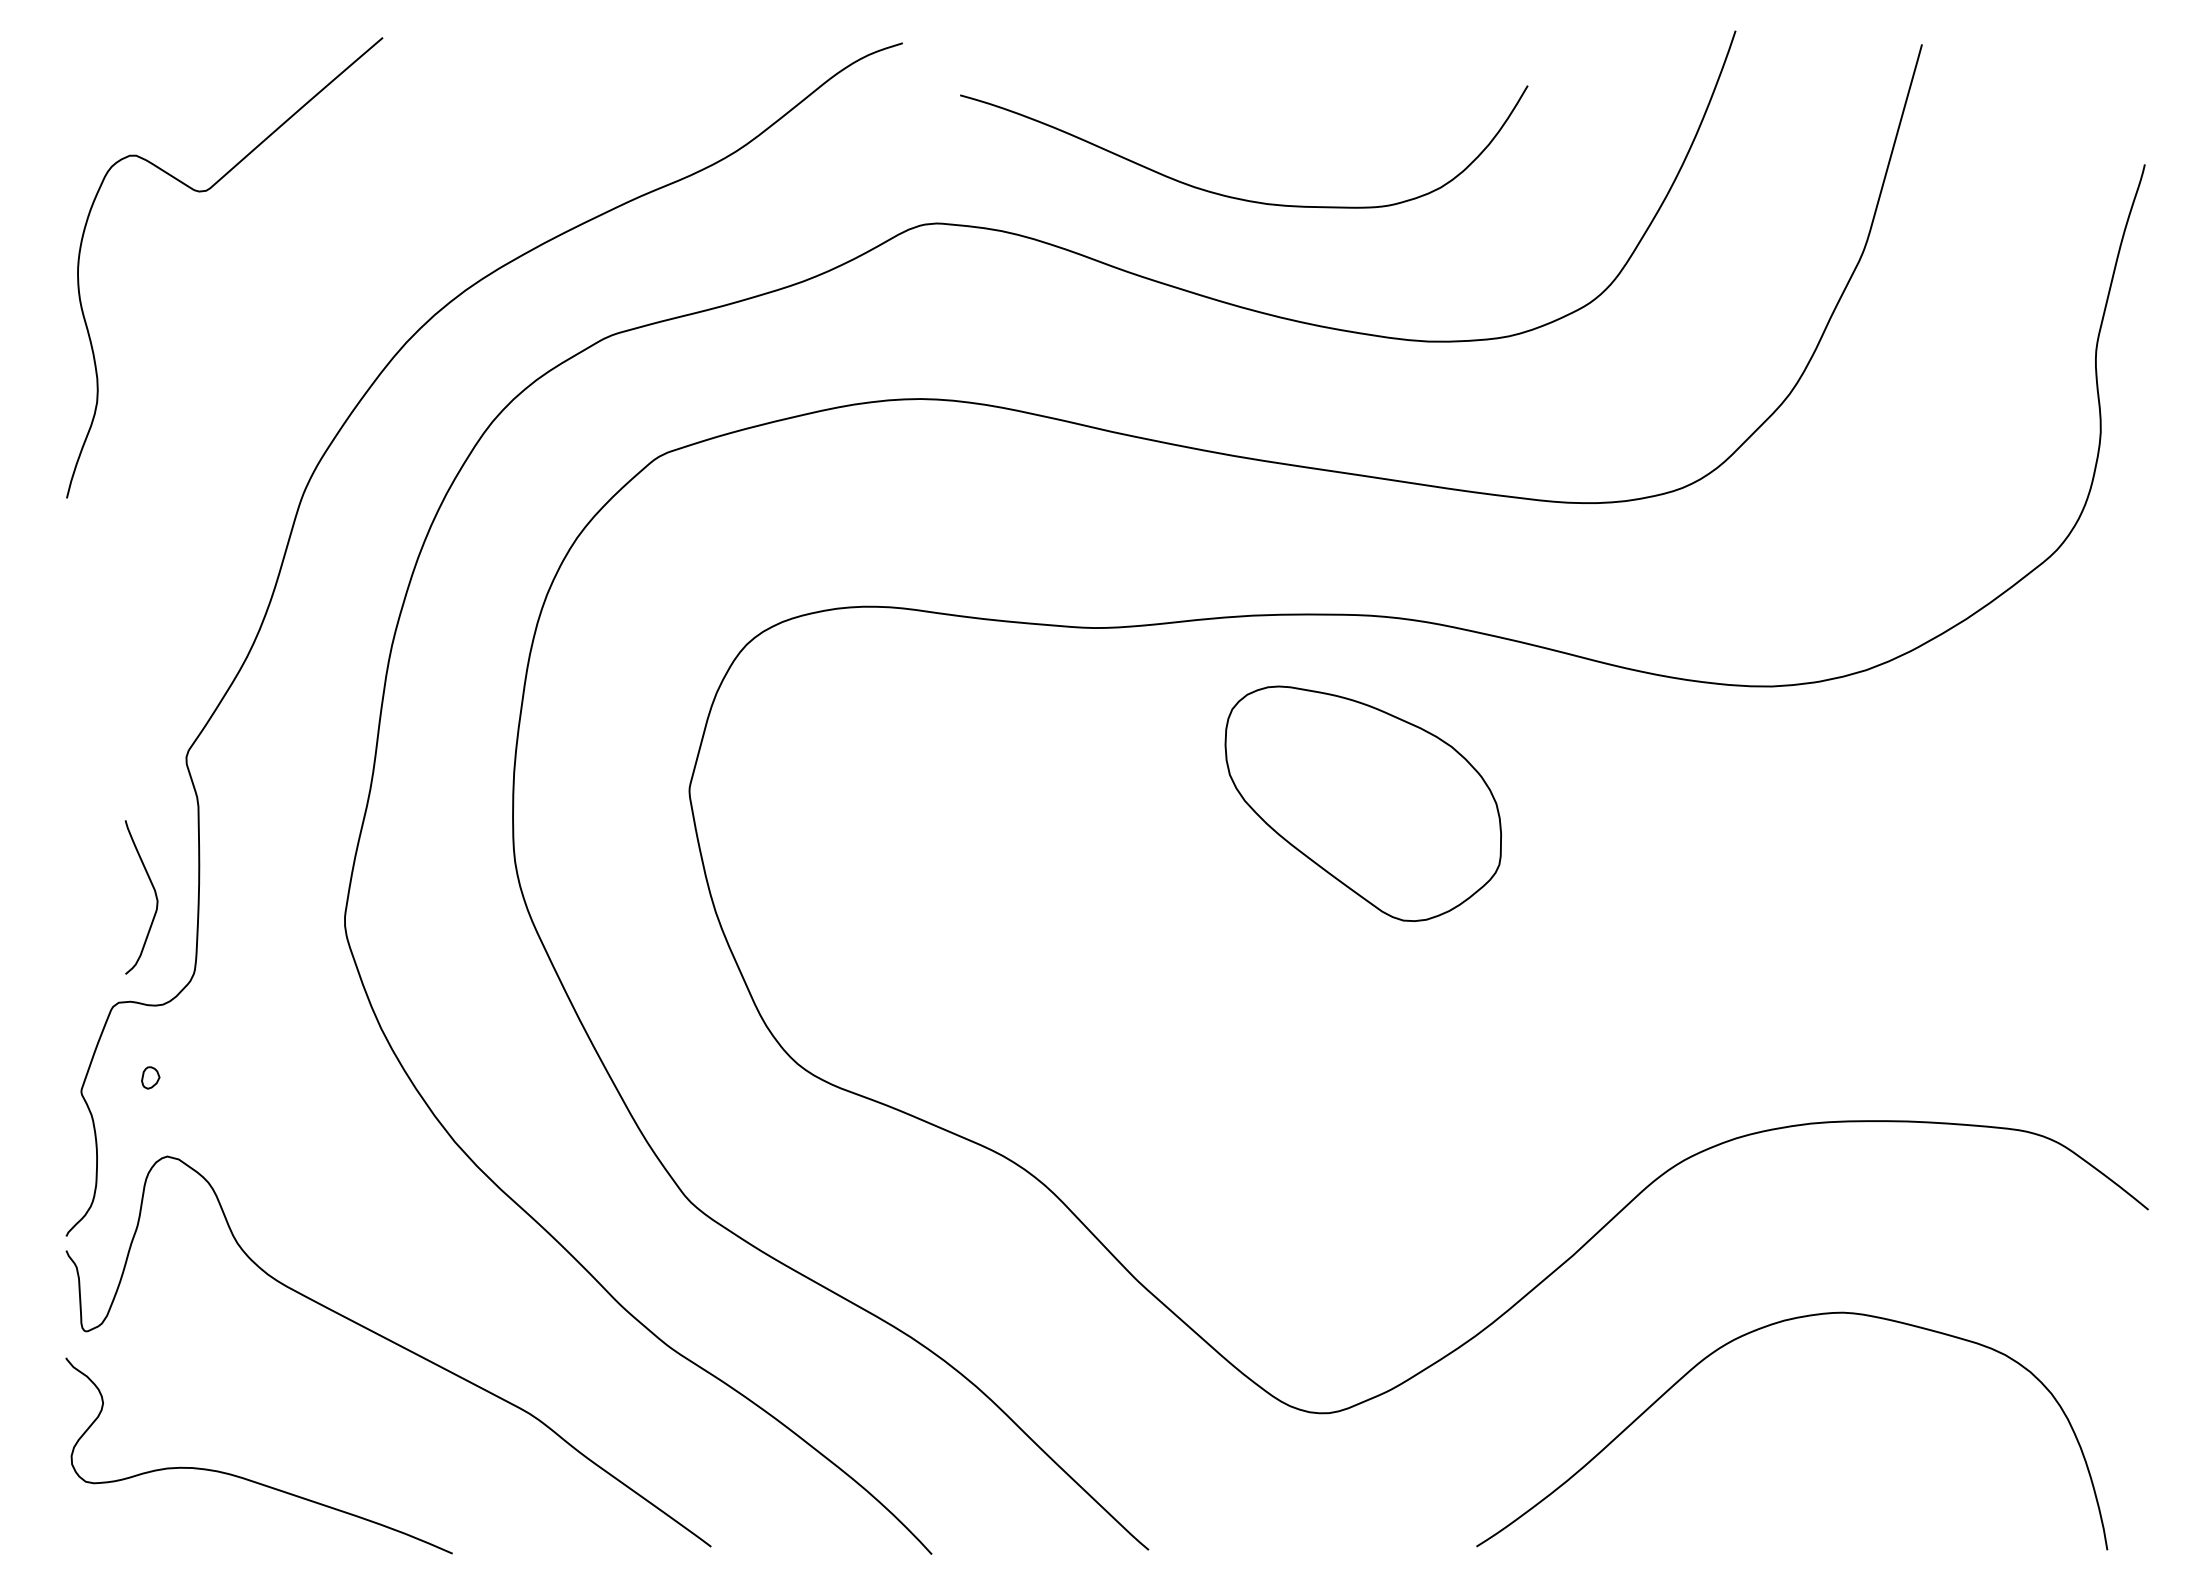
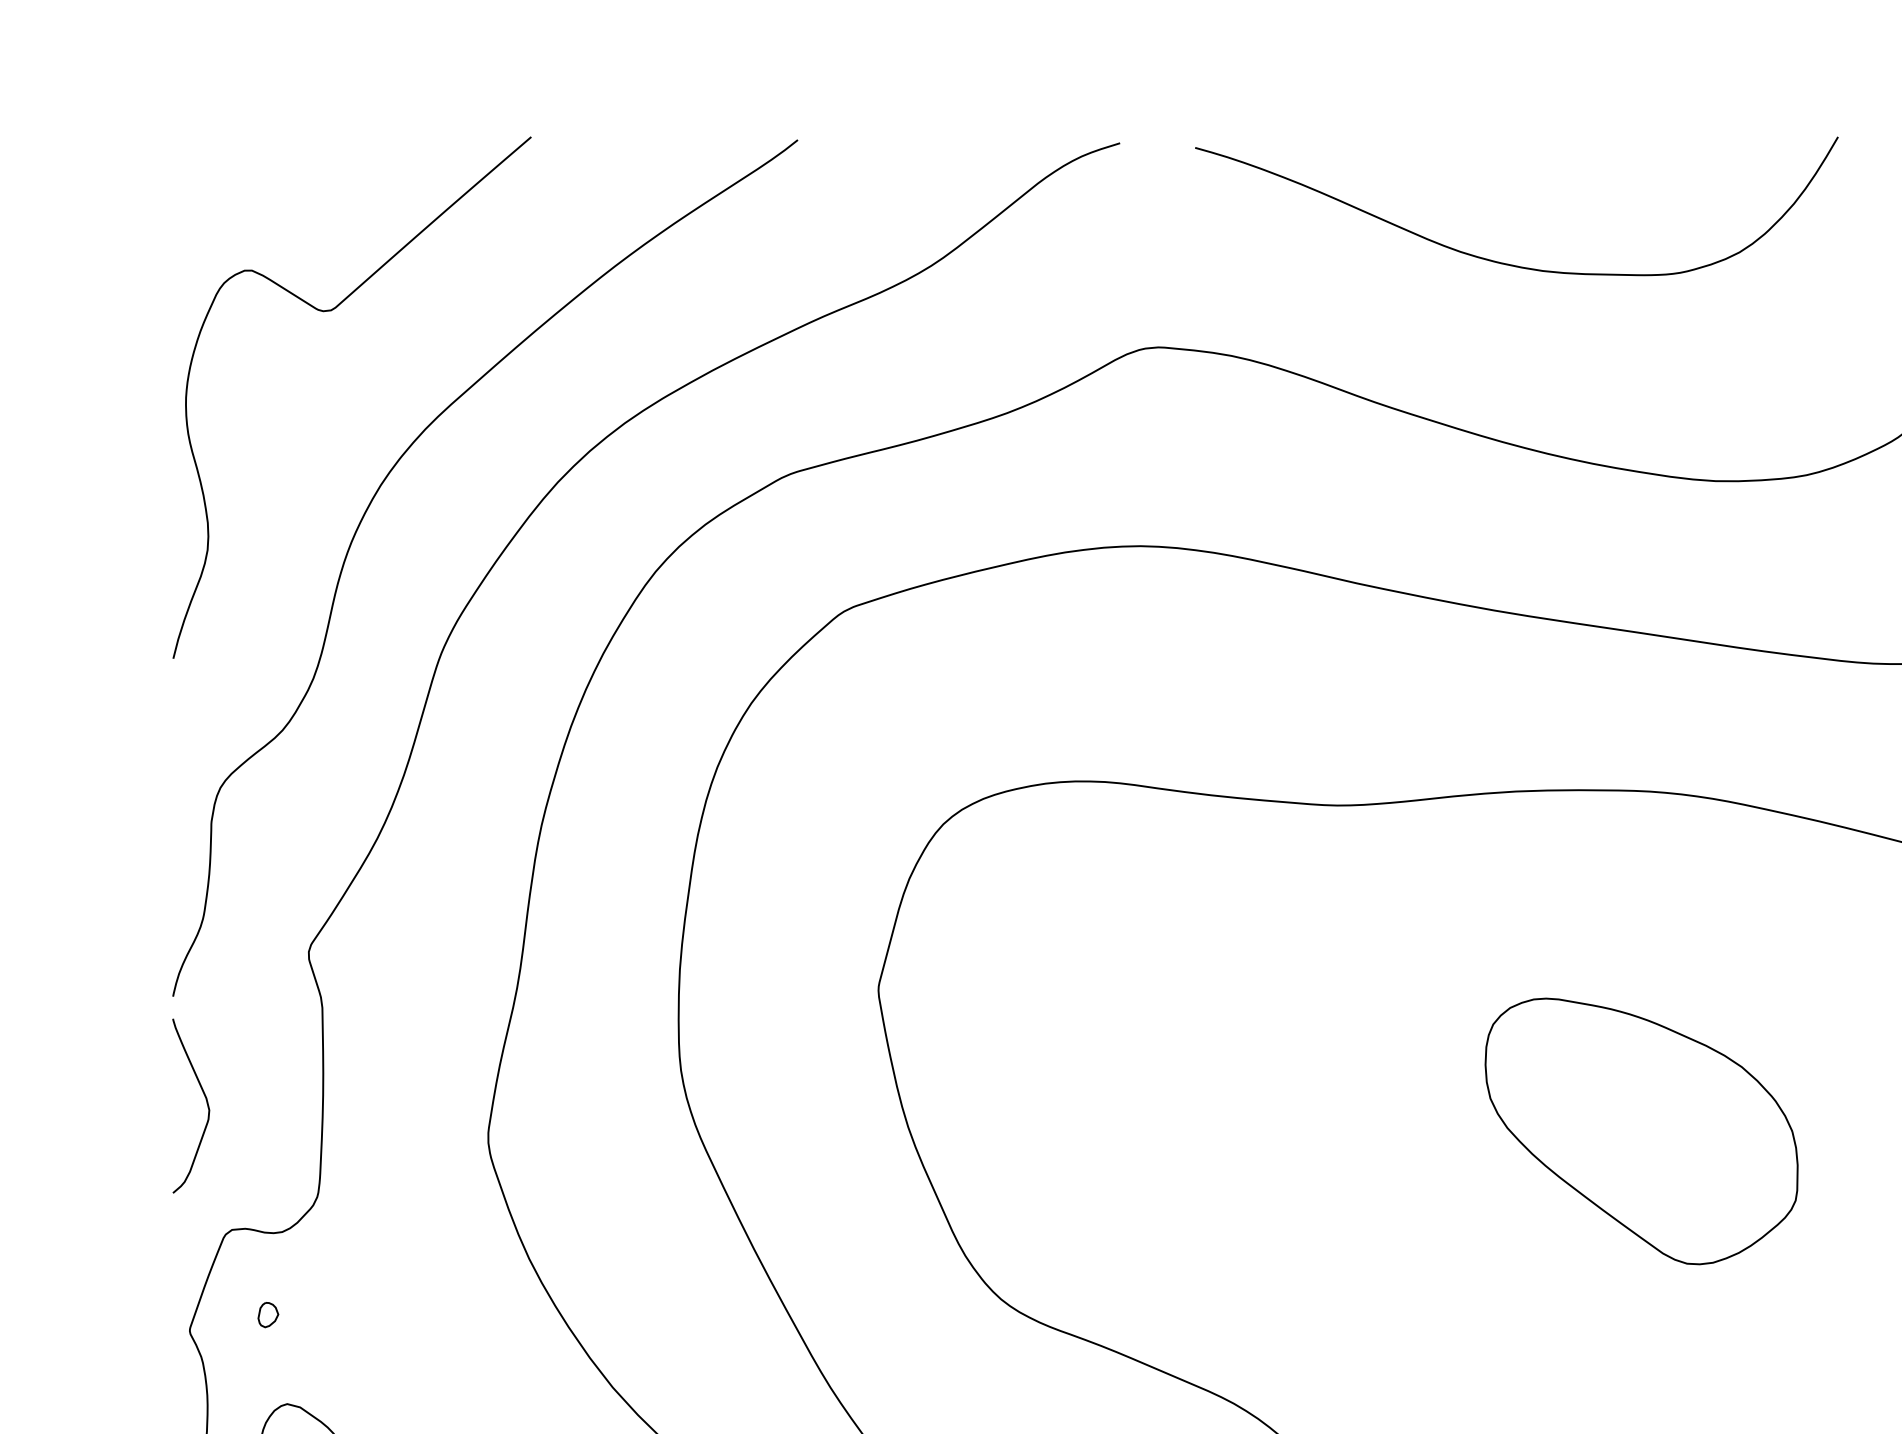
curve: (1232, 196) -> (1503, 262), moved
curve: (240, 364) -> (370, 507), added
part: (1362, 803) -> (1640, 1131), moved
curve: (154, 893) -> (205, 1101), moved

